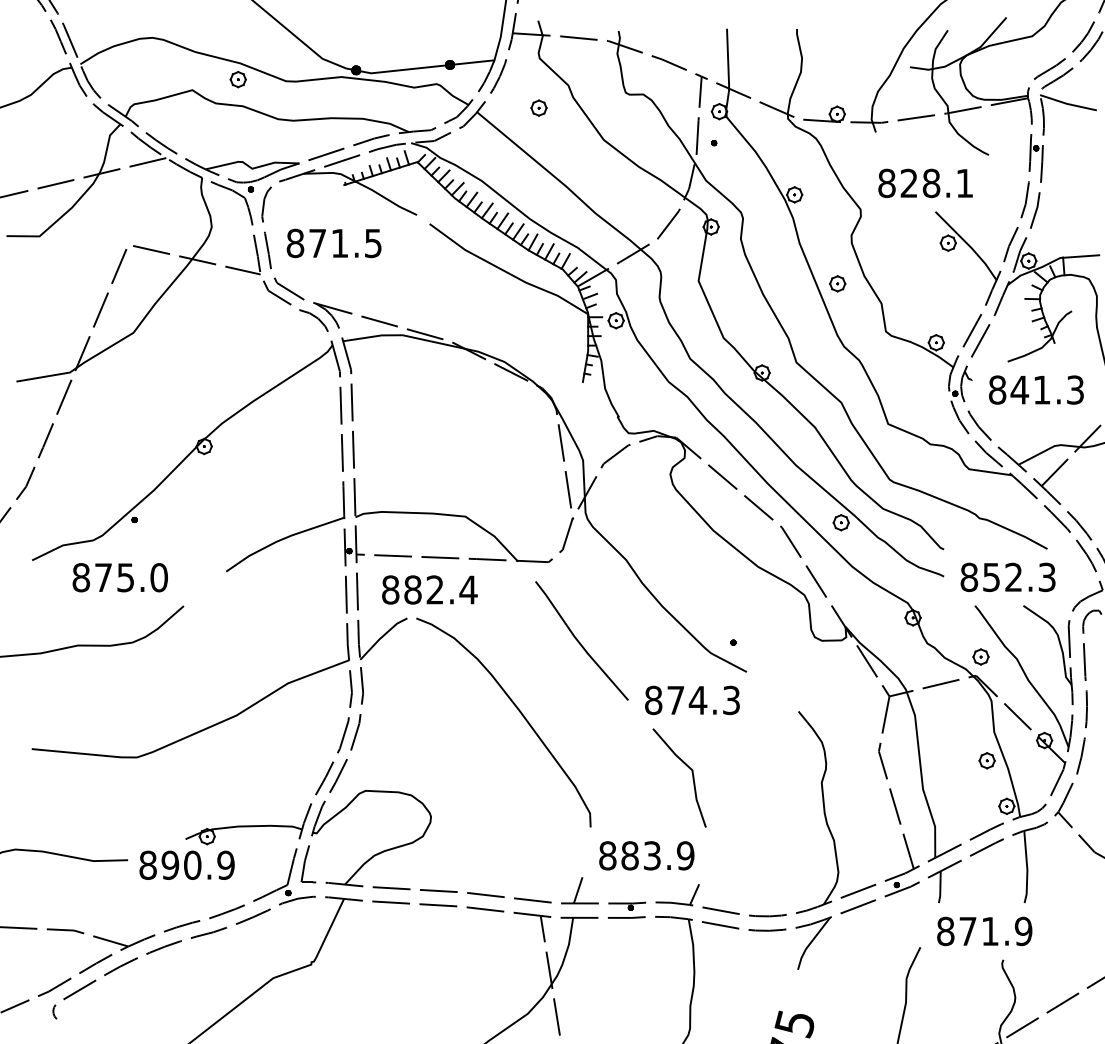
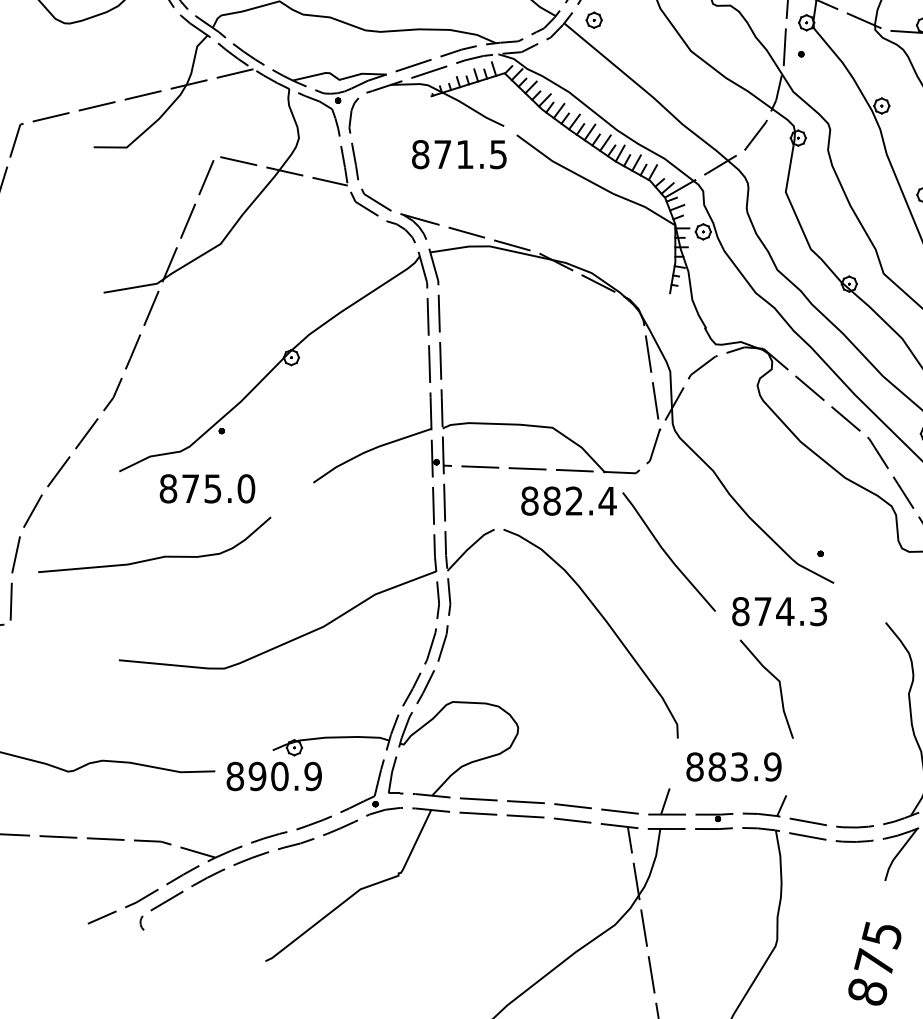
part: (538, 107) -> (593, 19), moved
text: (333, 243) -> (458, 154), moved
text: (429, 589) -> (568, 500), moved

